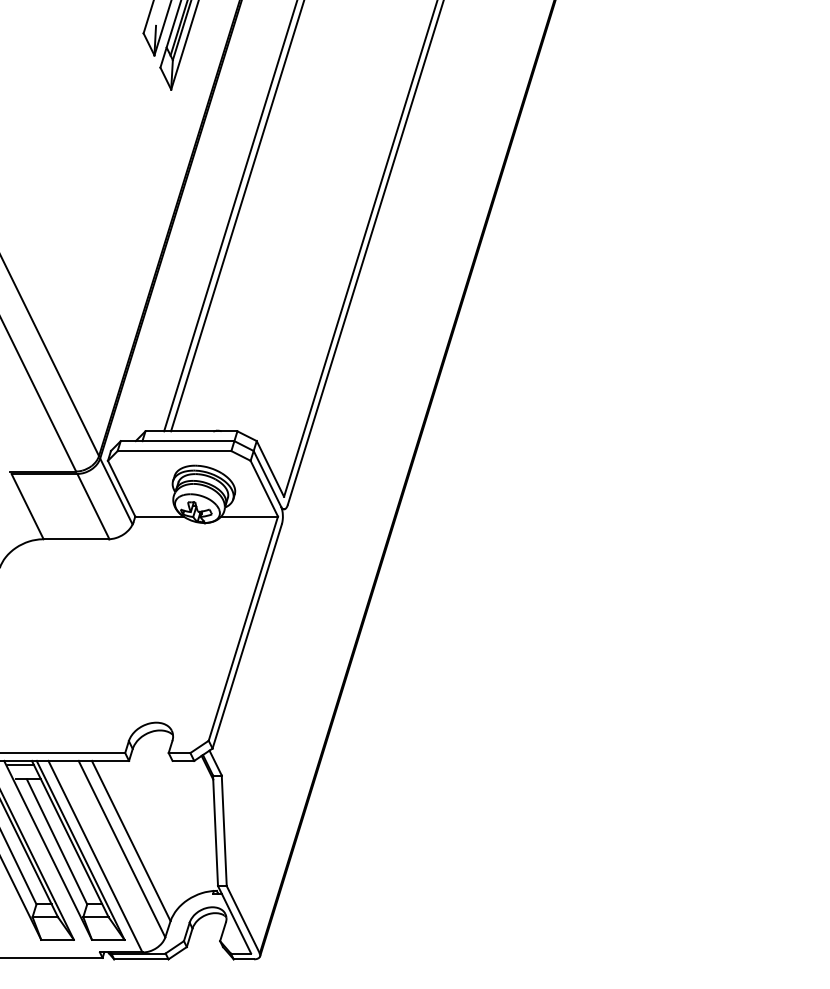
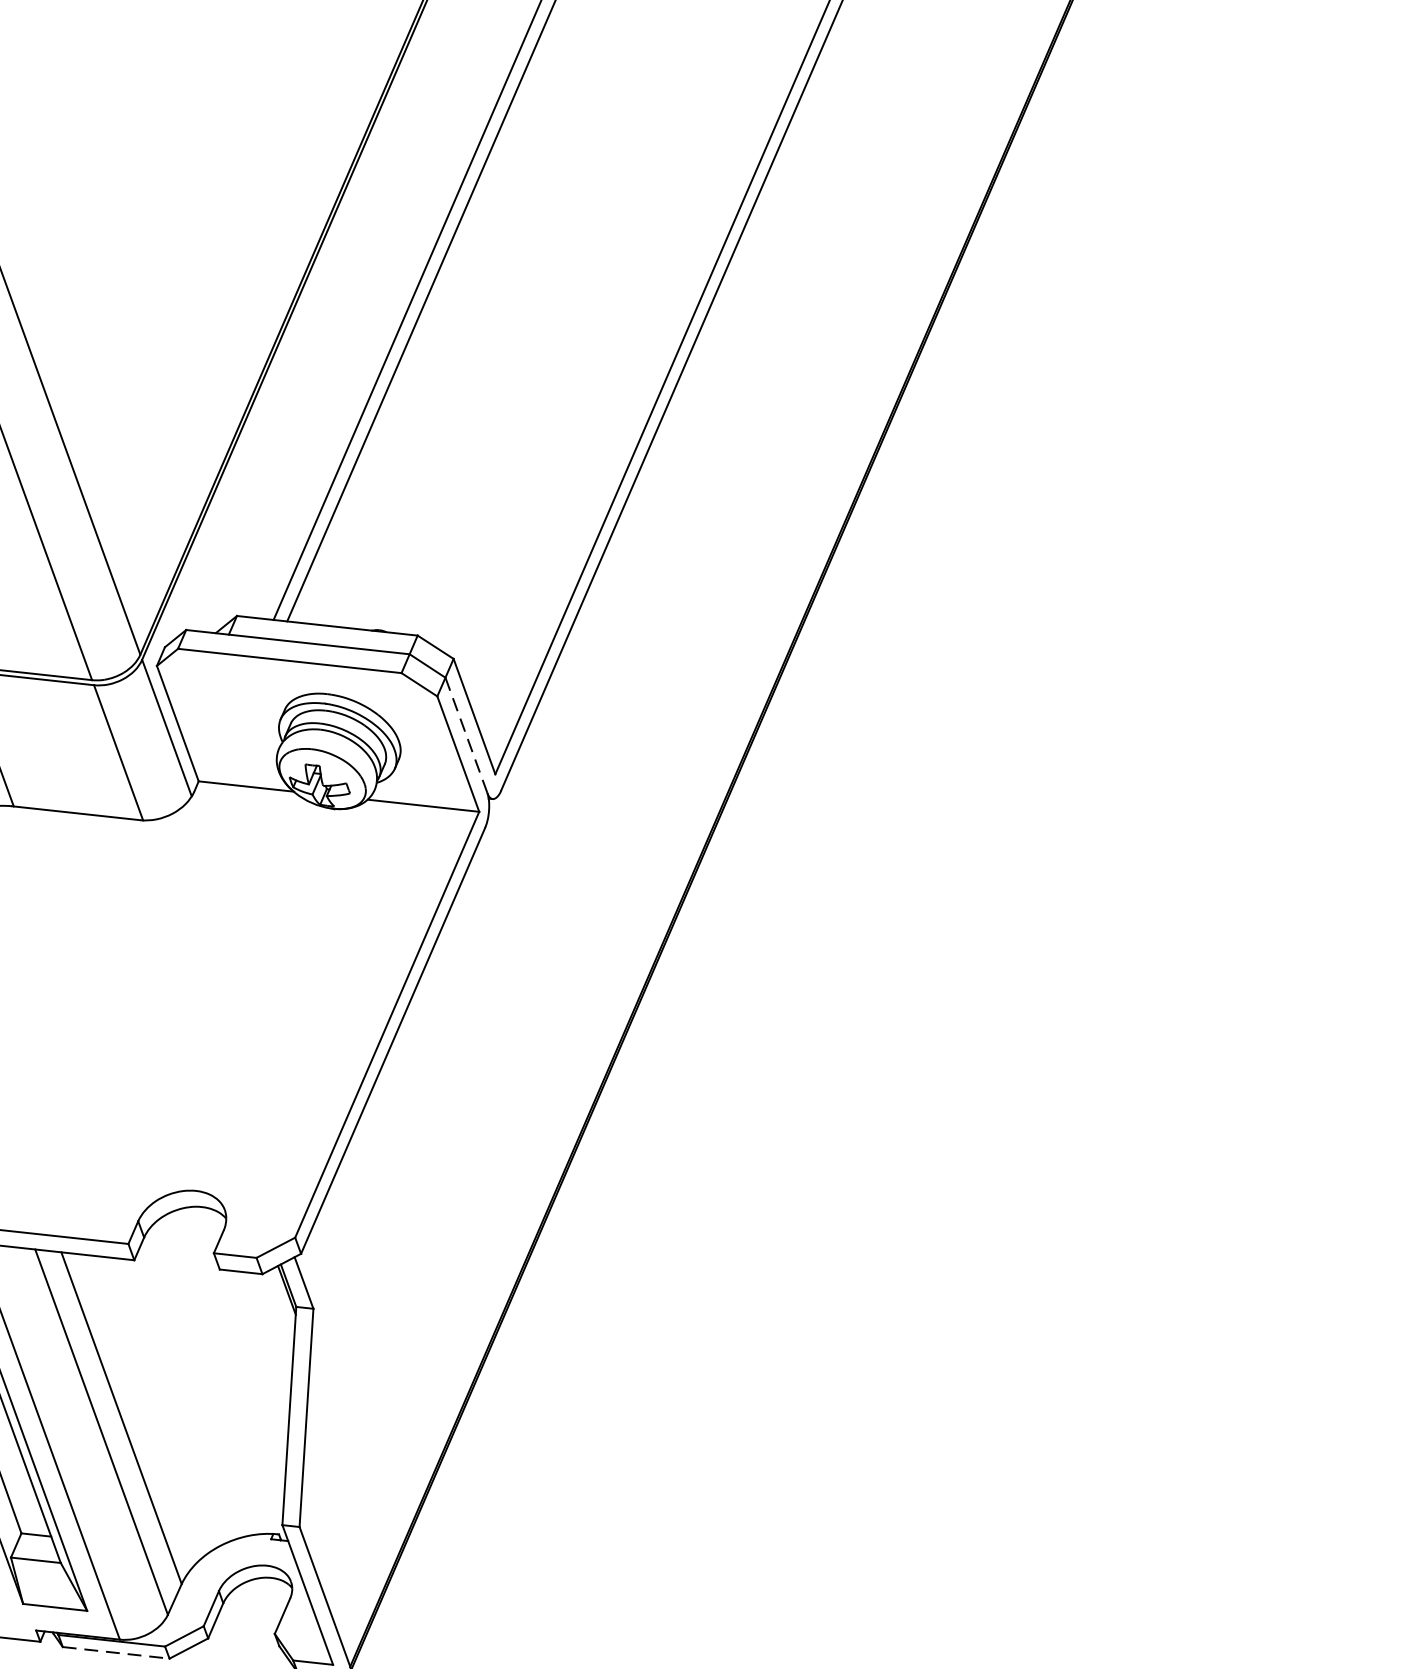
line: (267, 479) -> (466, 736), solid -> dashed
line: (141, 959) -> (116, 1653), solid -> dashed

